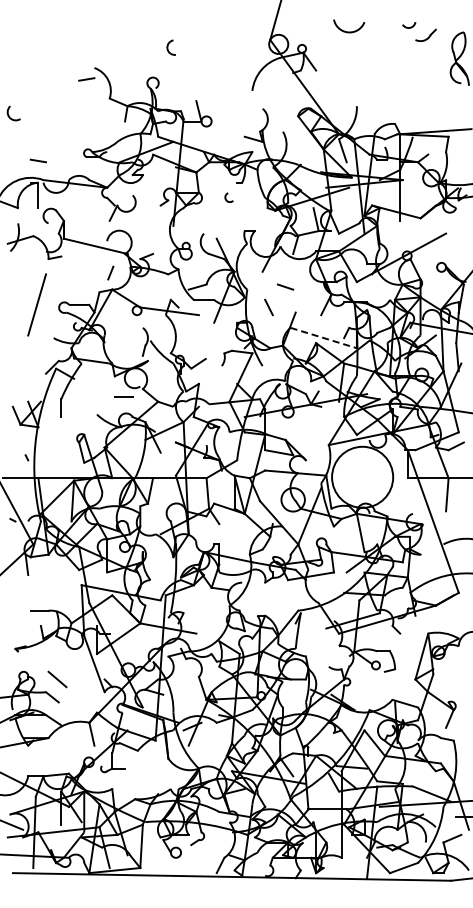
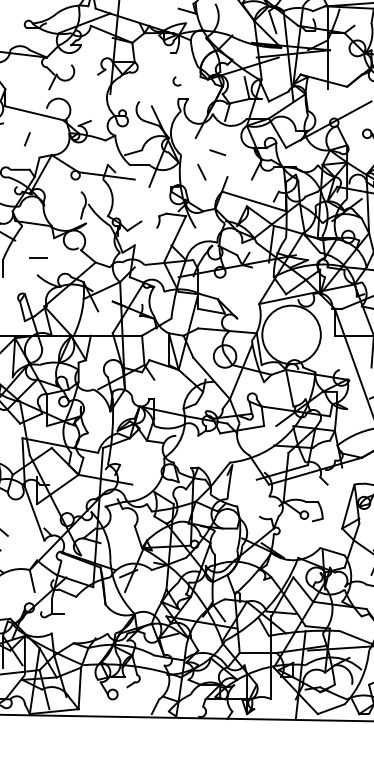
arc: (226, 197) -> (174, 81), moved
line: (110, 272) -> (27, 138), moved
line: (323, 338) -> (254, 201), dashed -> solid
line: (123, 396) -> (37, 257), moved

